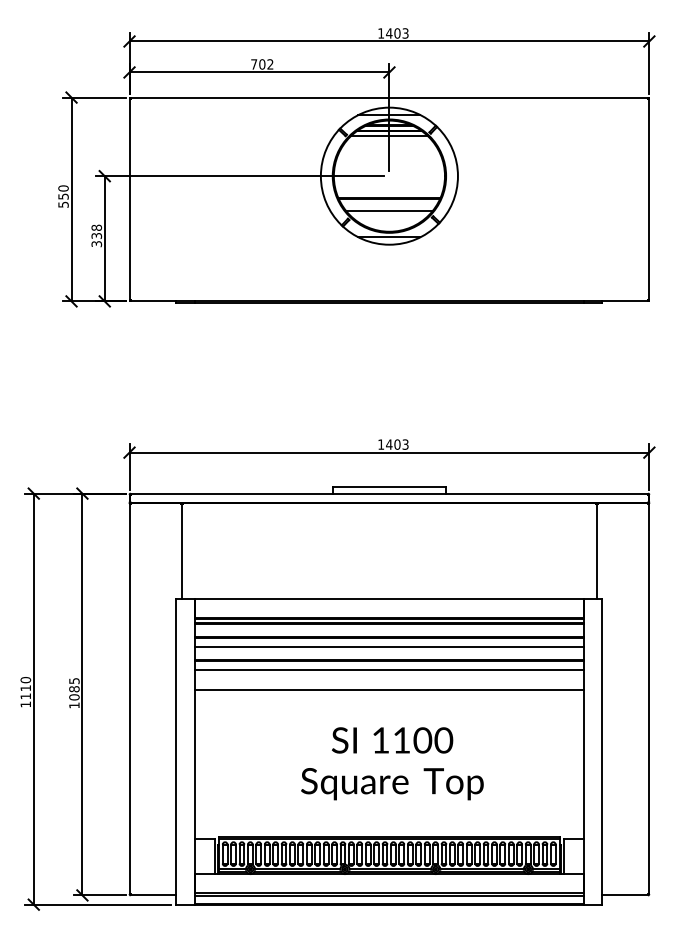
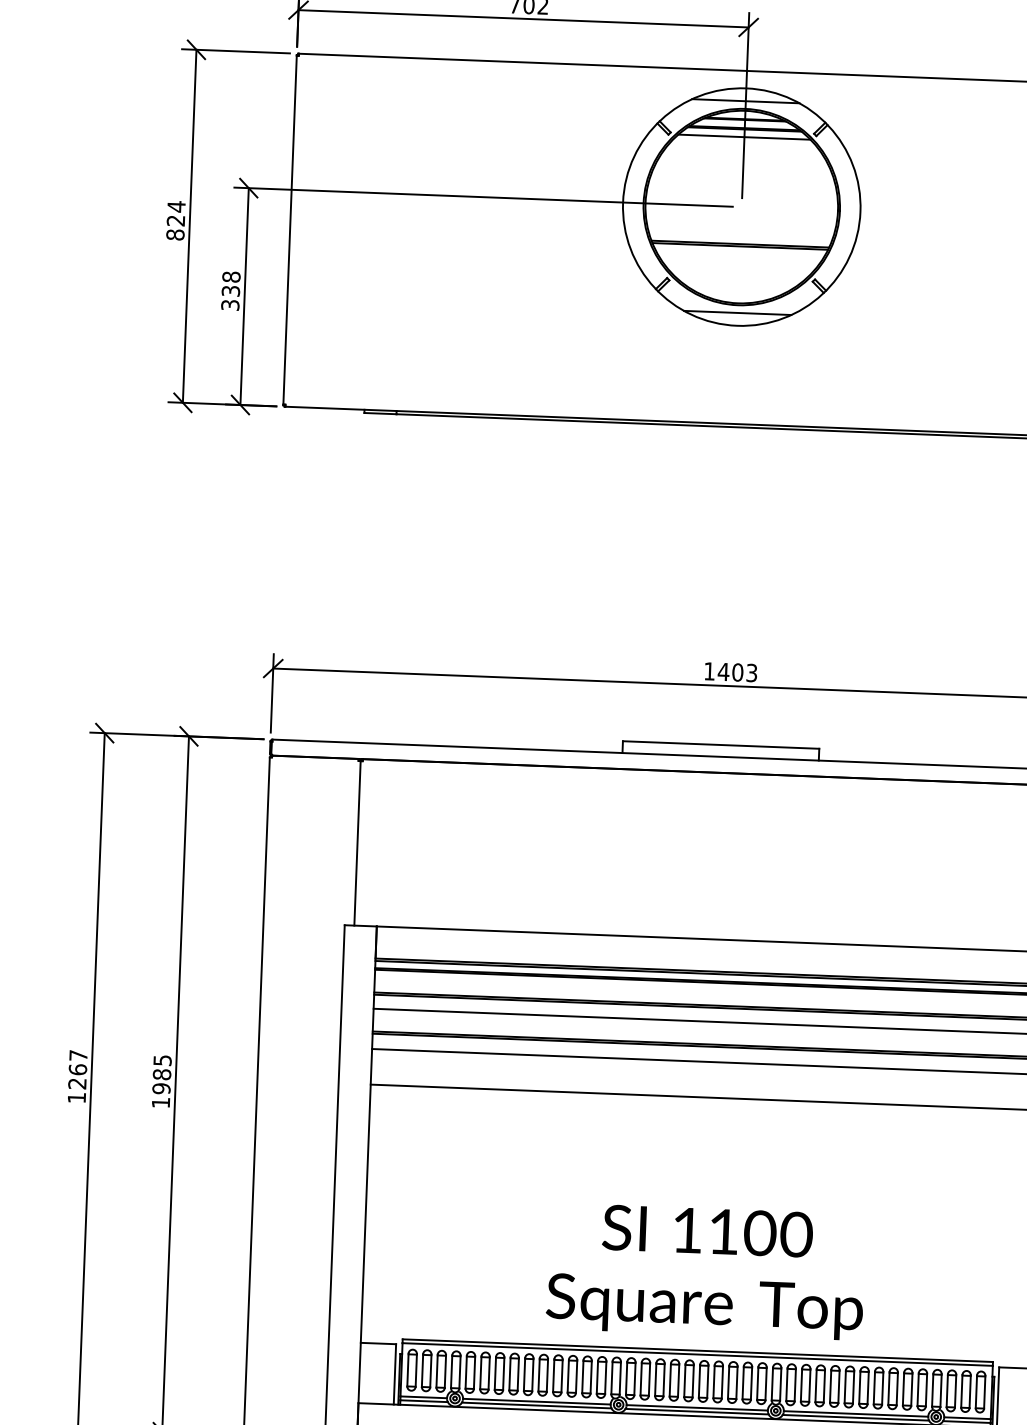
text: (63, 196) -> (175, 220), 550 -> 824
line: (389, 211) -> (739, 268), removed
text: (25, 688) -> (77, 1070), 1110 -> 1267
text: (74, 697) -> (161, 1088), 1085 -> 1985
text: (392, 763) -> (706, 1271), moved

